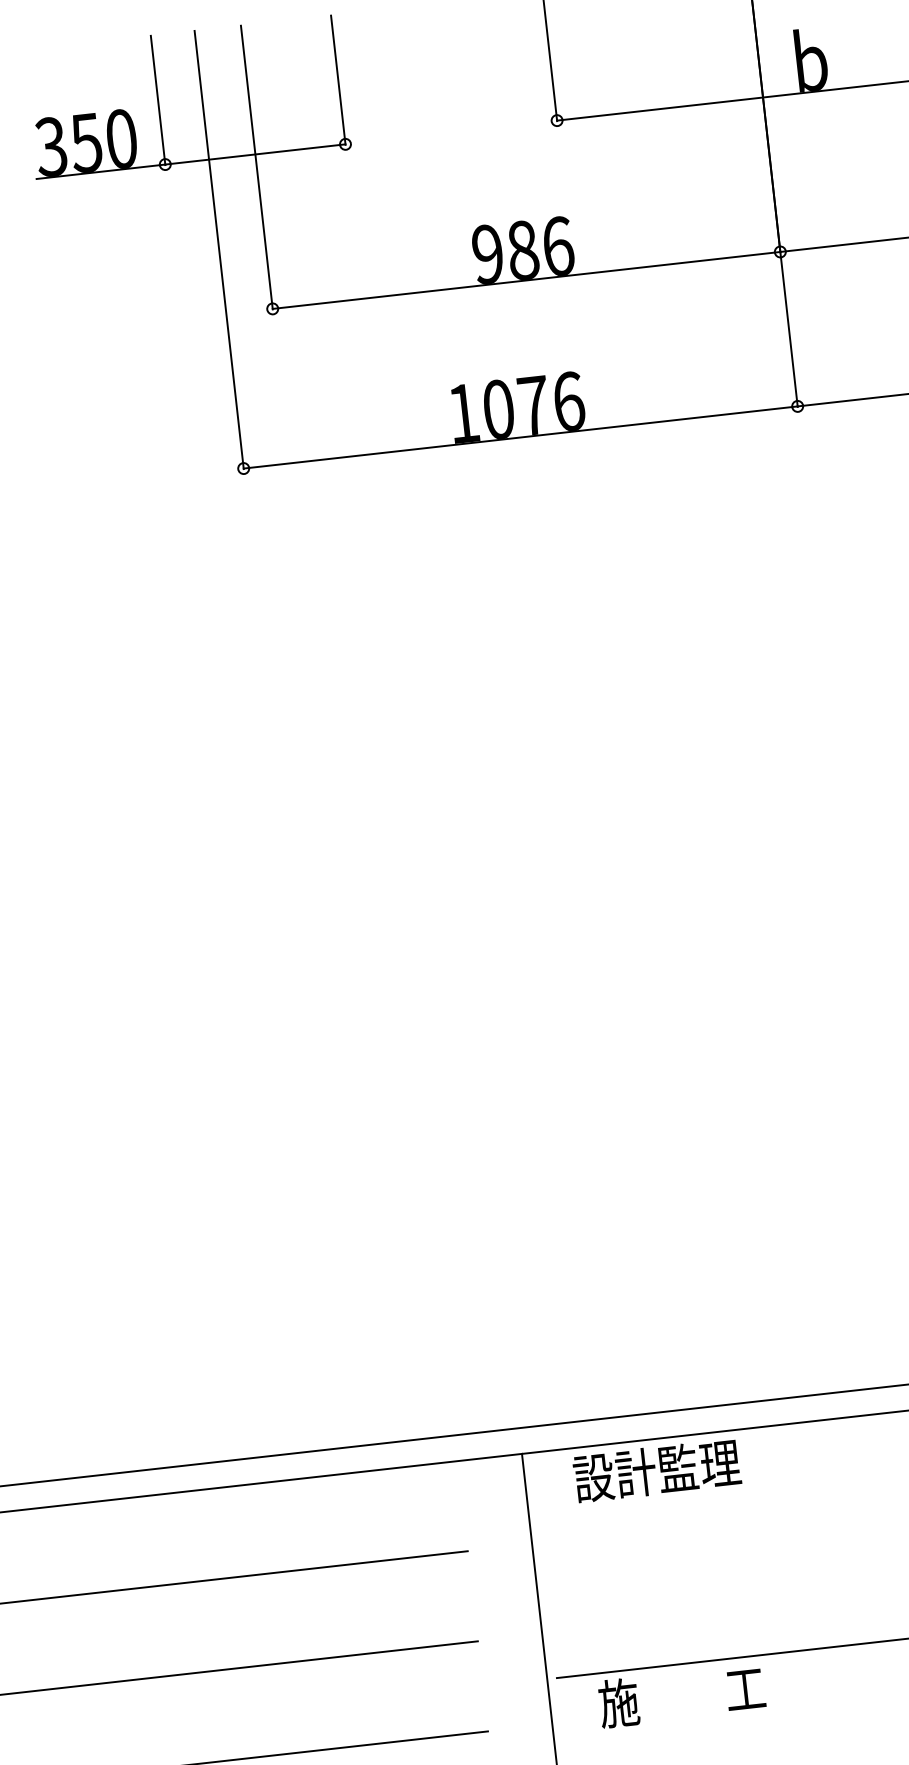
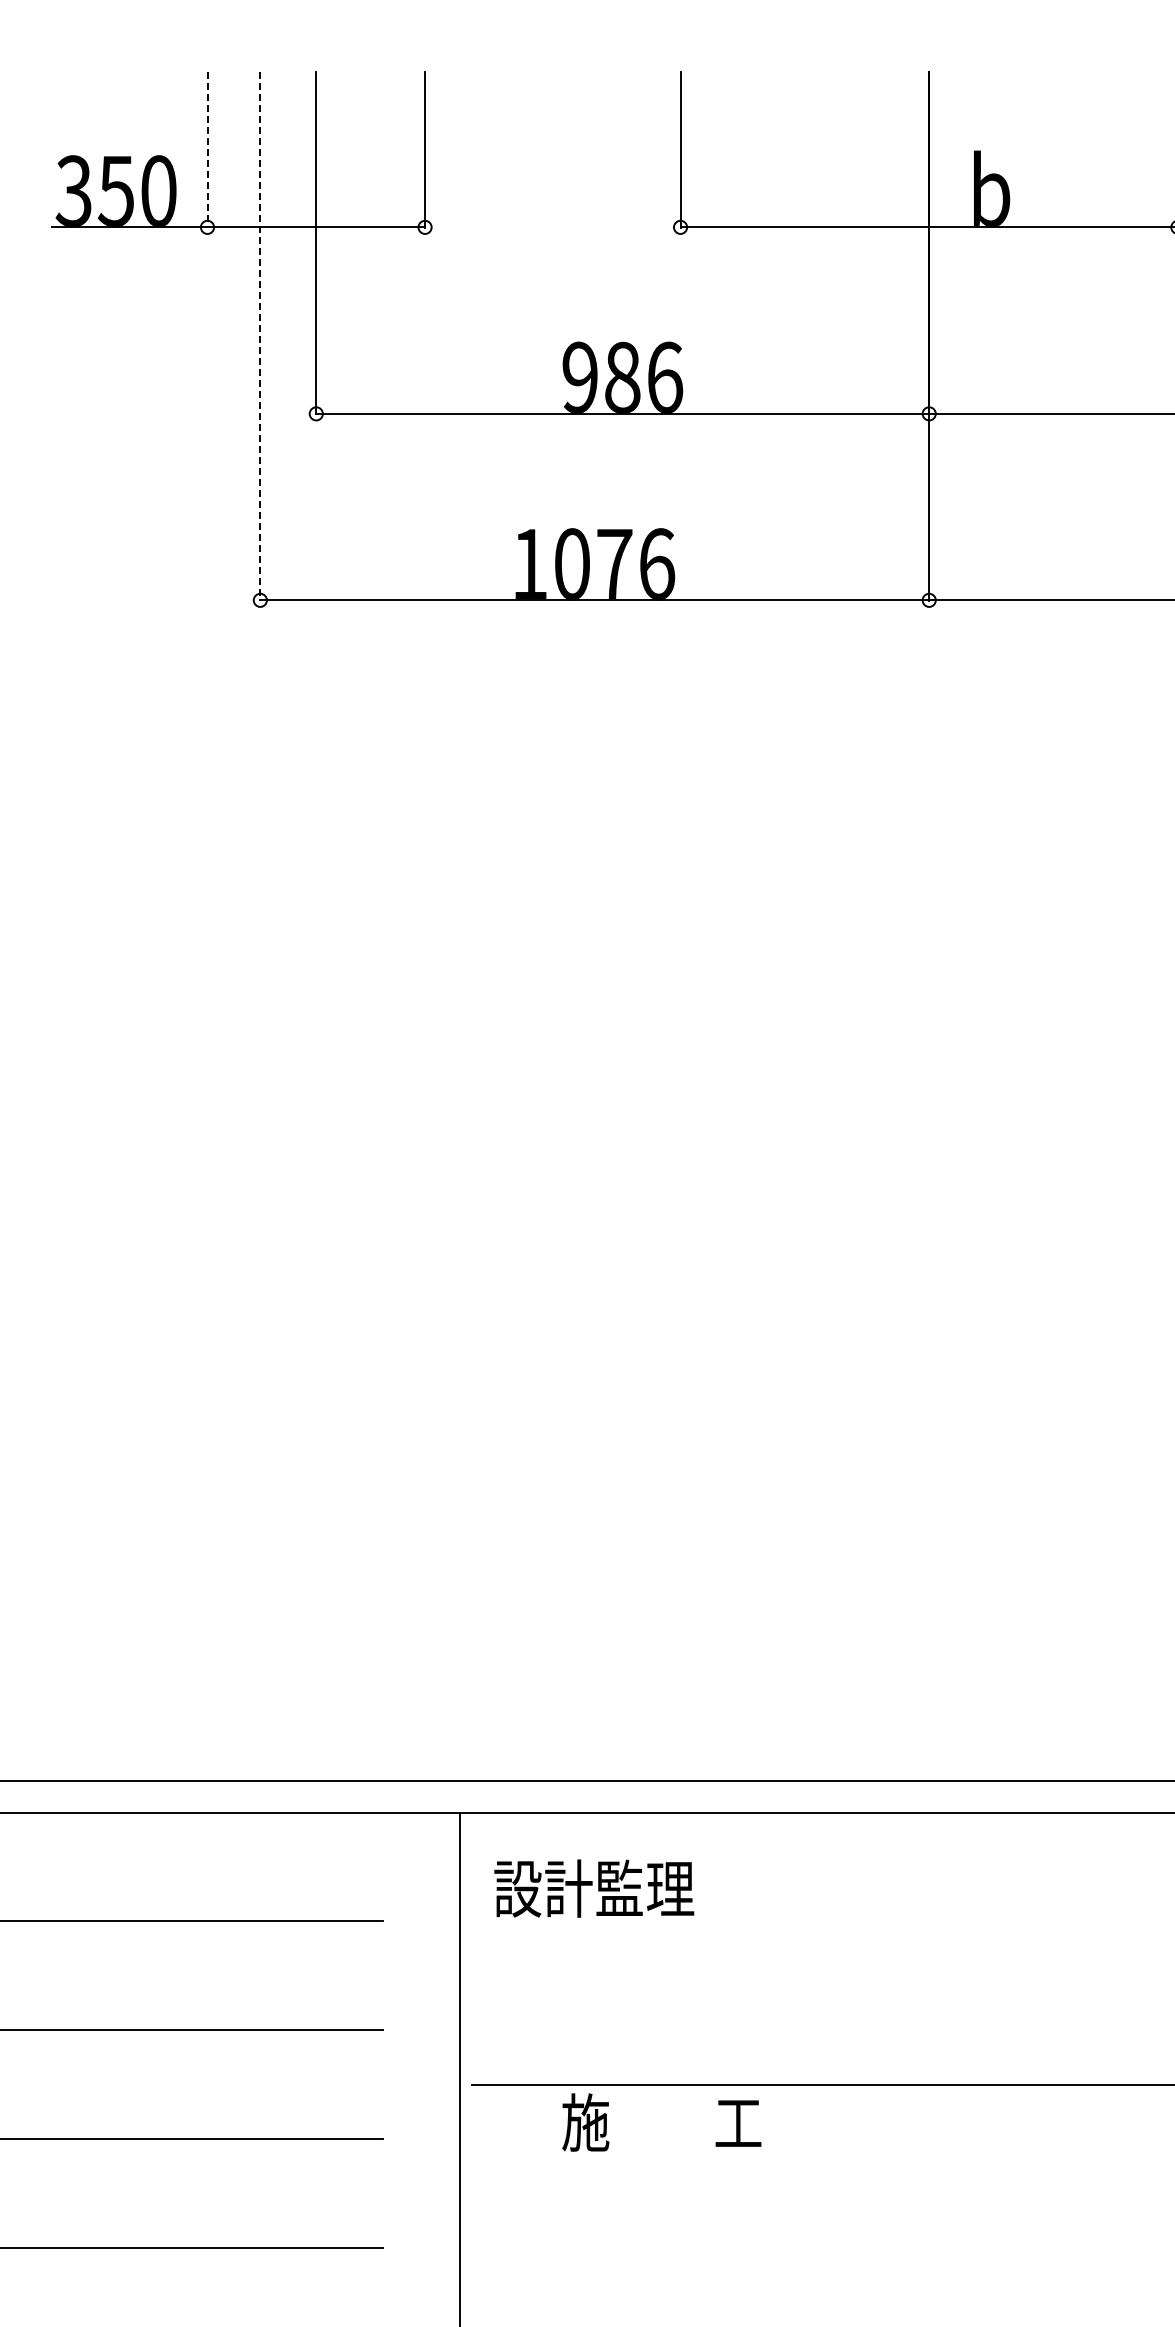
line: (158, 100) -> (207, 150), solid -> dashed
line: (219, 250) -> (260, 336), solid -> dashed
text: (657, 1470) -> (594, 1888), moved
text: (681, 1695) -> (661, 2122), moved

